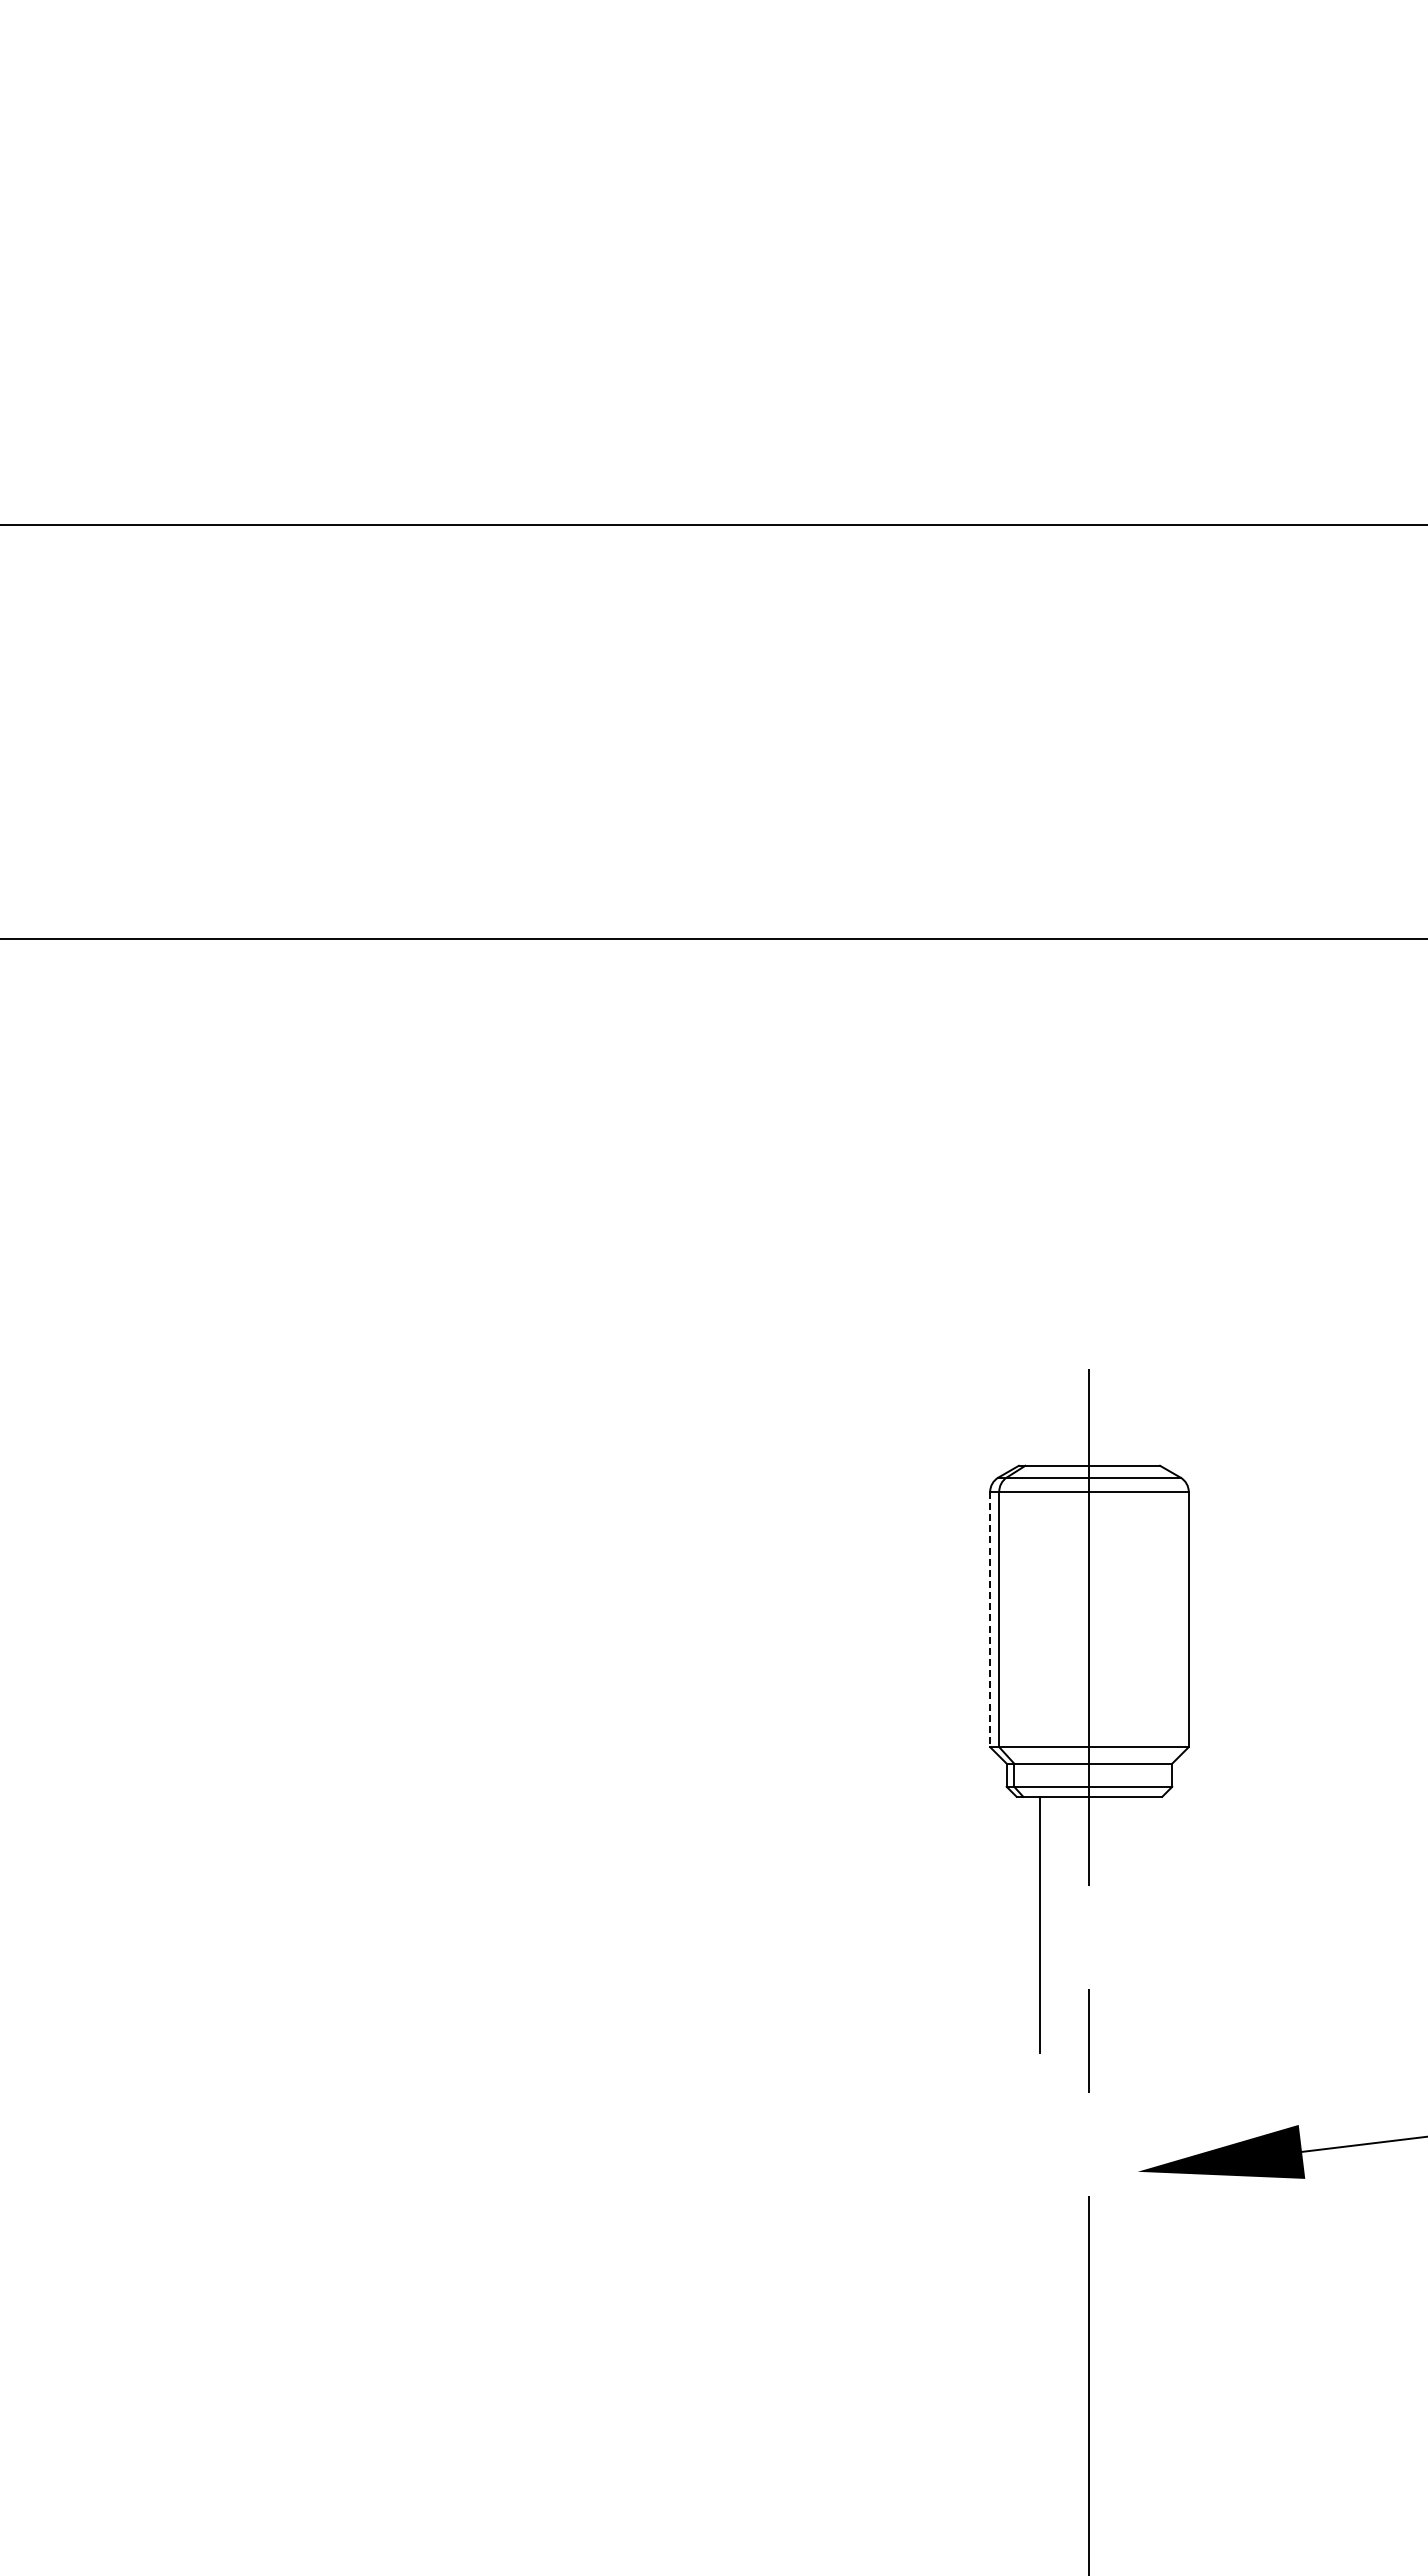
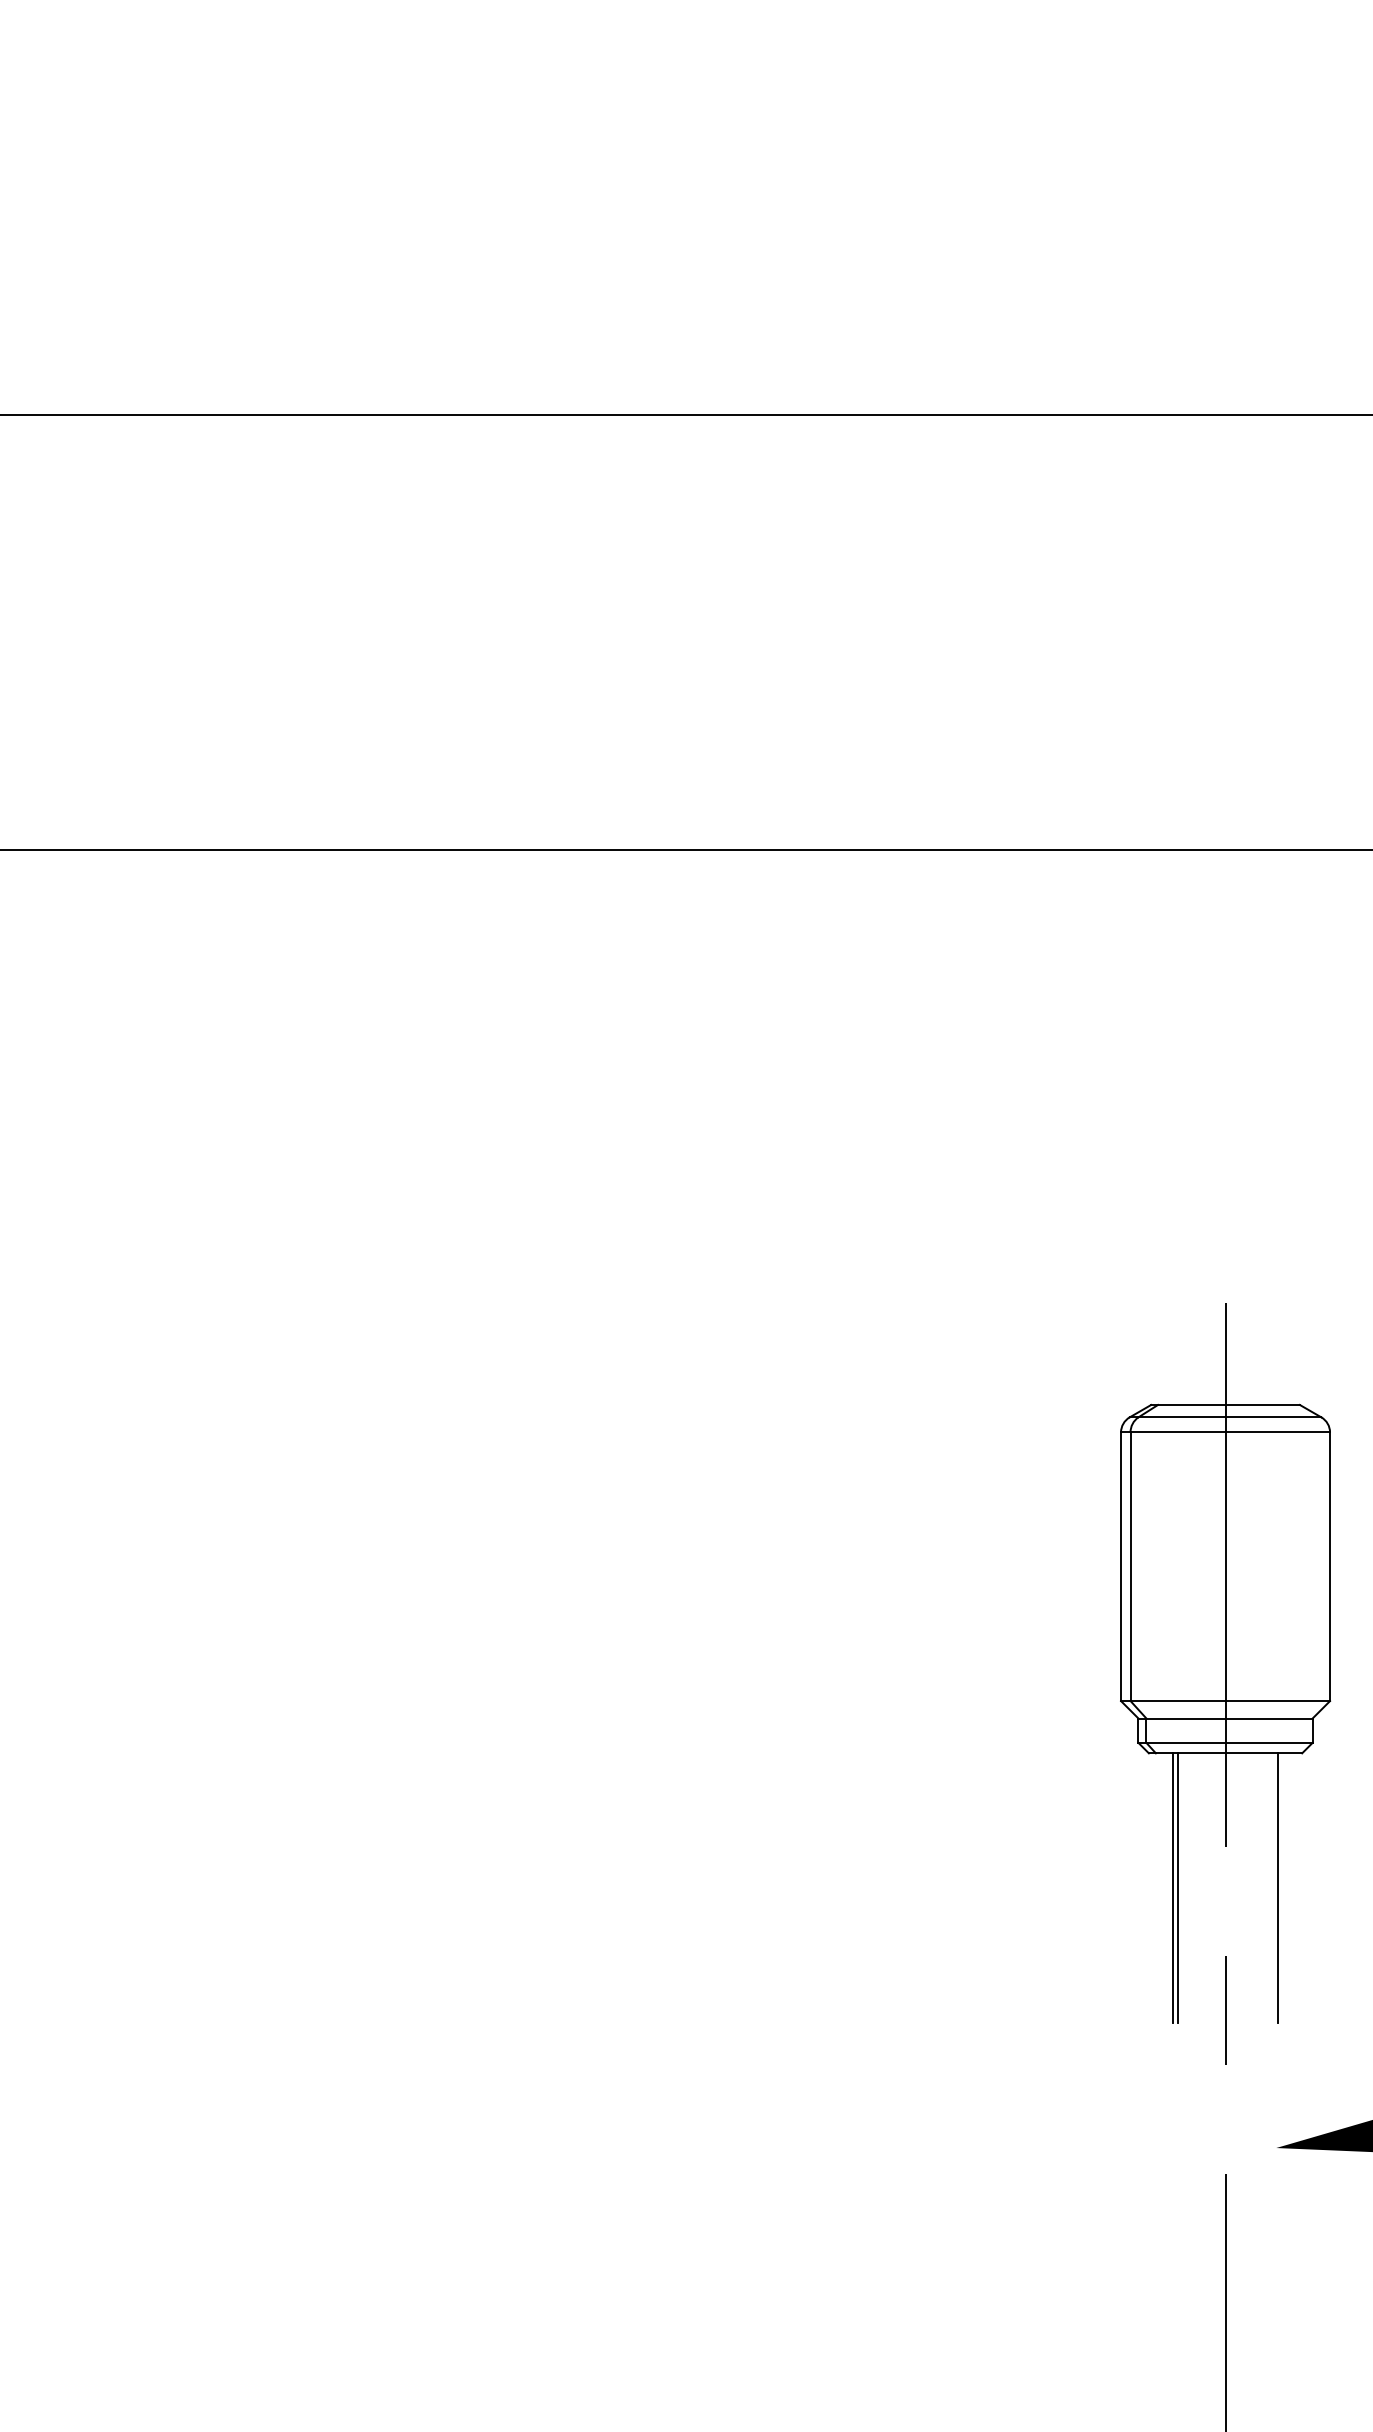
line: (990, 1619) -> (1121, 1566), dashed -> solid
line: (1044, 1924) -> (1178, 1887), added
line: (1139, 1924) -> (1278, 1887), added

